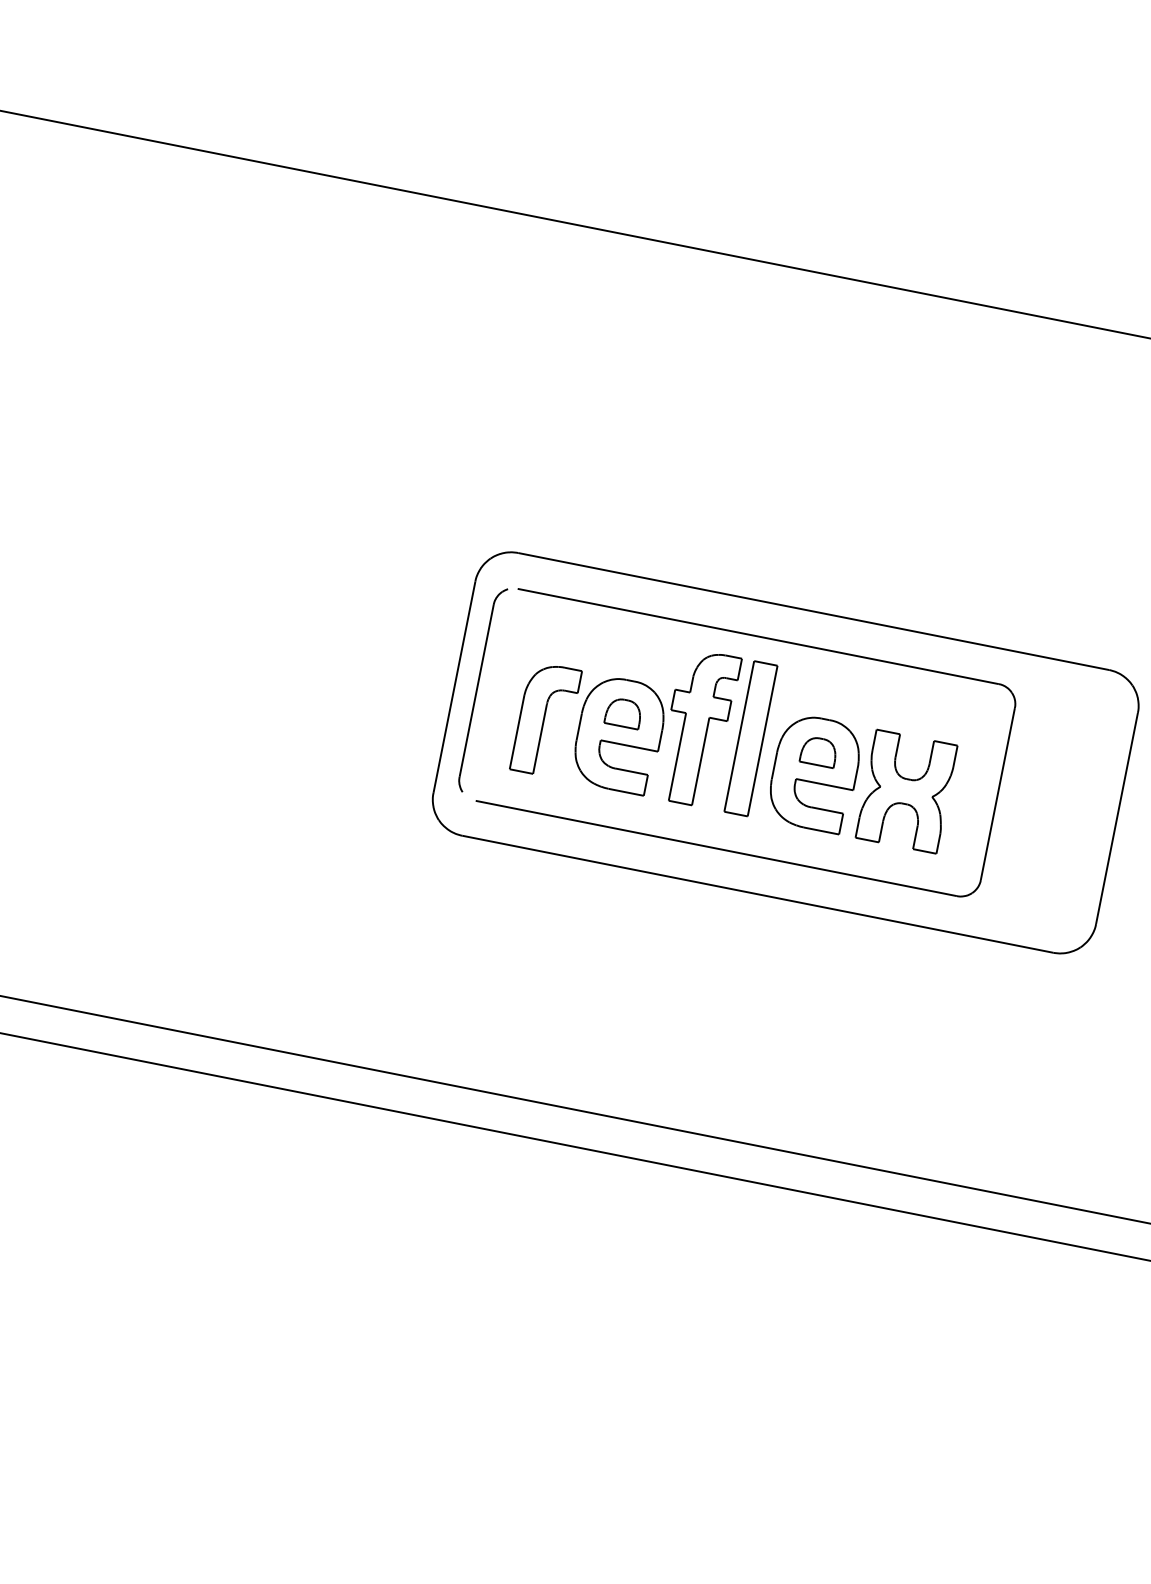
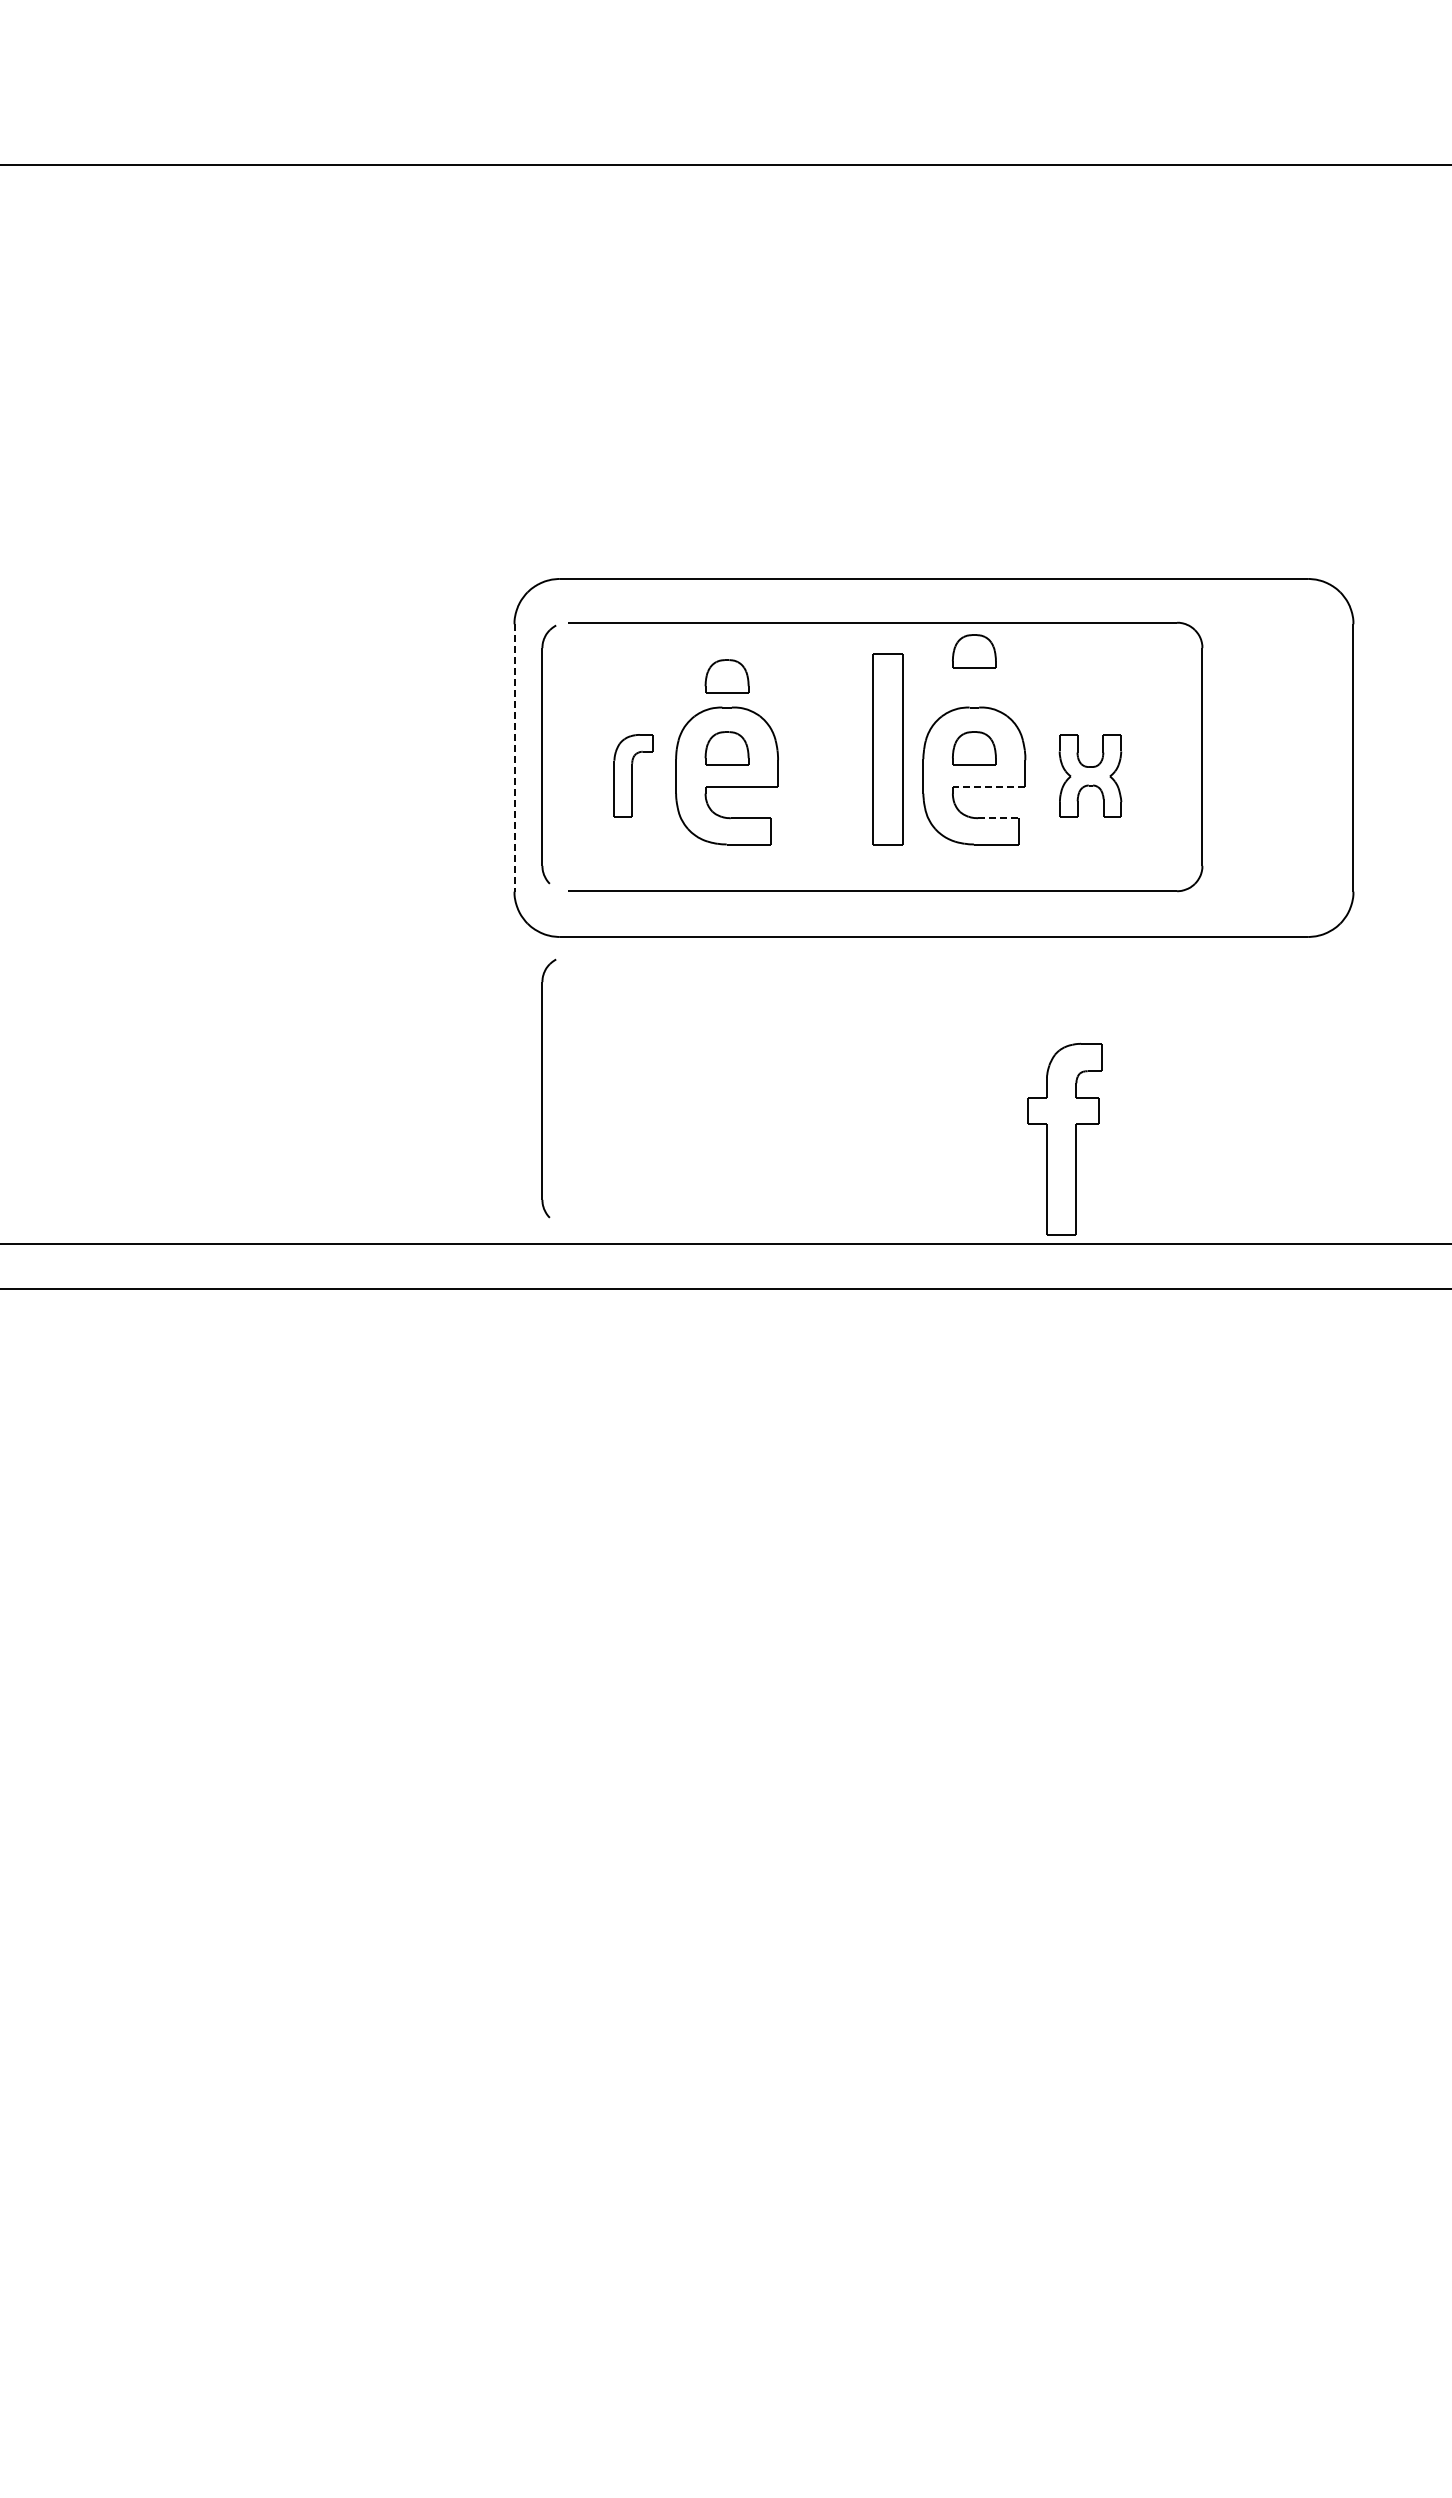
part: (634, 656) -> (726, 676), added
part: (834, 675) -> (974, 651), added
line: (454, 686) -> (514, 757), solid -> dashed
part: (545, 719) -> (633, 775), size x0.6
part: (697, 727) -> (1064, 1138), moved
line: (824, 784) -> (988, 787), solid -> dashed
part: (906, 791) -> (1090, 776), size x0.6
line: (827, 810) -> (998, 818), solid -> dashed
part: (429, 953) -> (548, 1088), added

